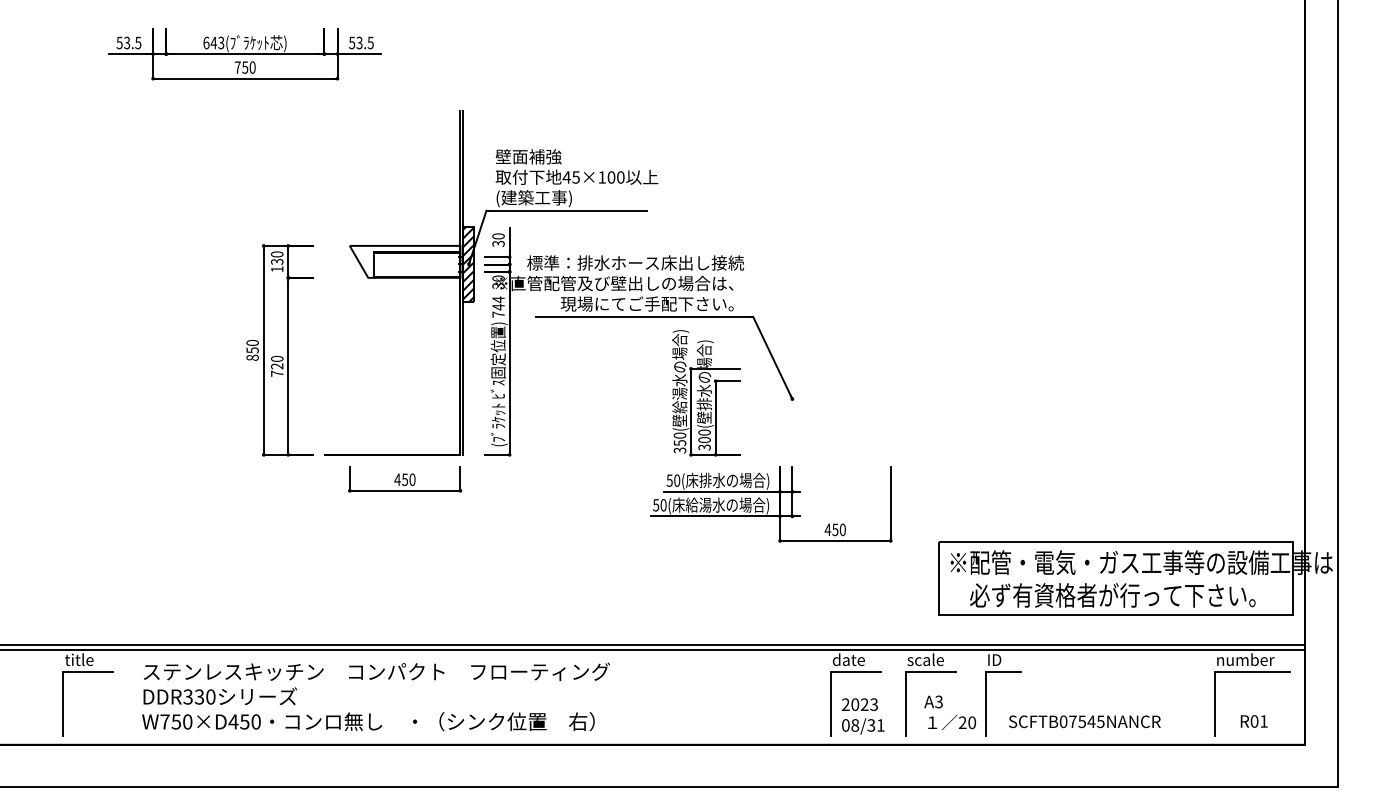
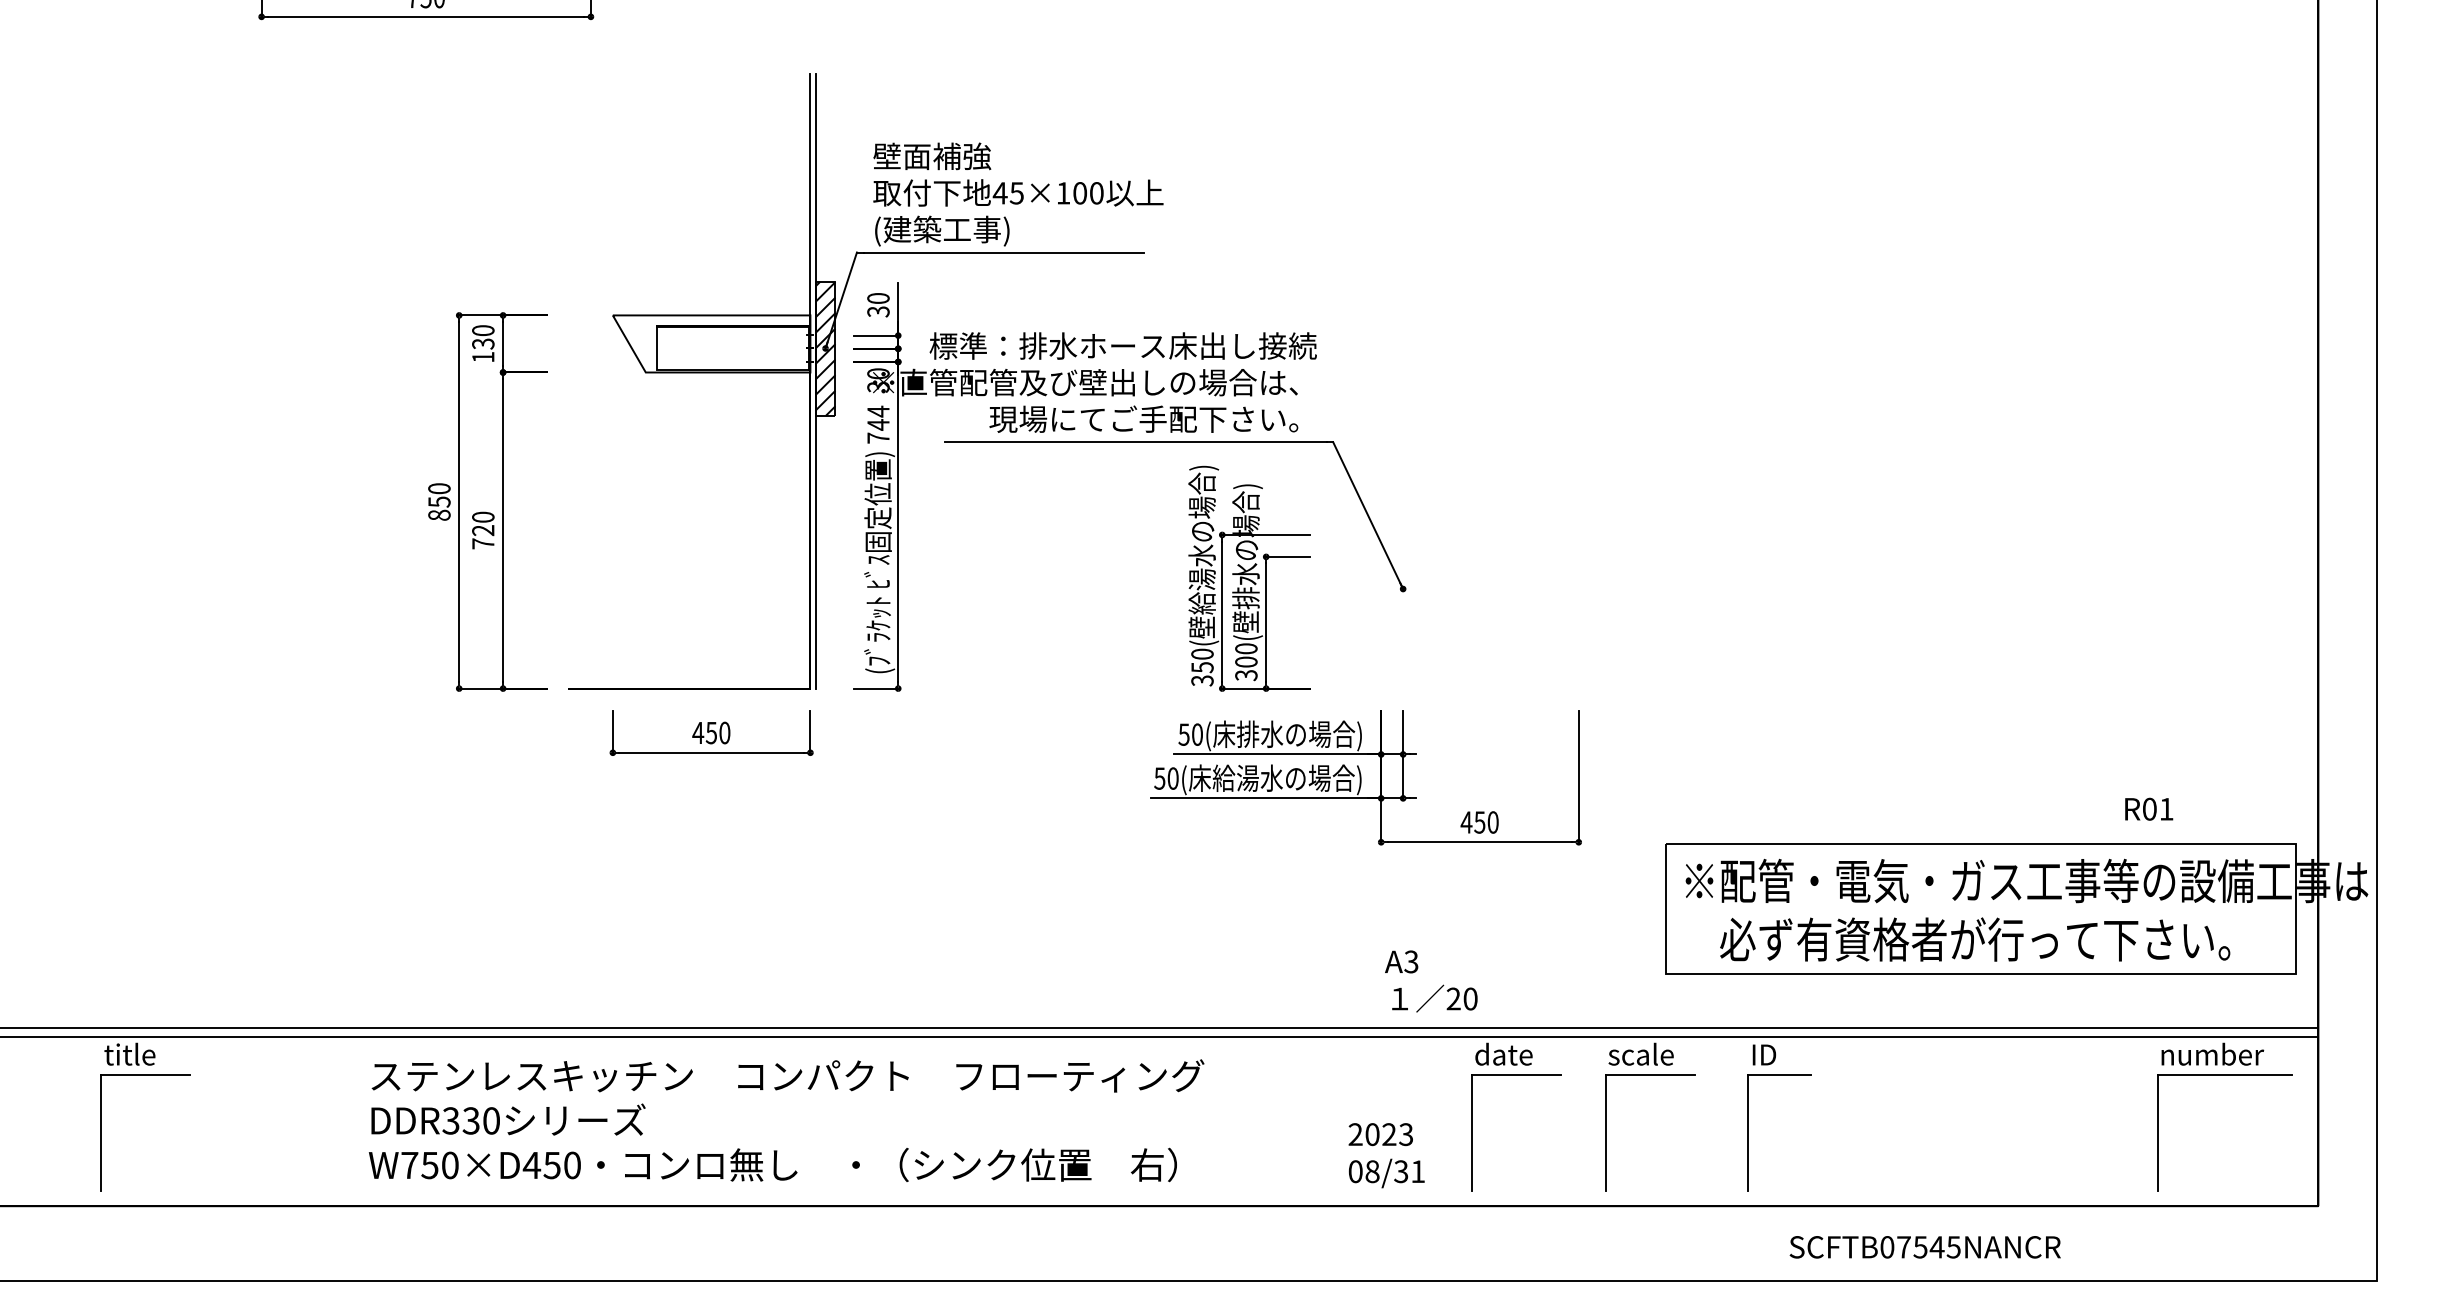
text: (375, 696) -> (785, 1119), moved
text: (950, 712) -> (1431, 980), moved
text: (863, 716) -> (1387, 1155), moved
text: (1084, 721) -> (1924, 1246), moved
text: (1253, 721) -> (2147, 809), moved

